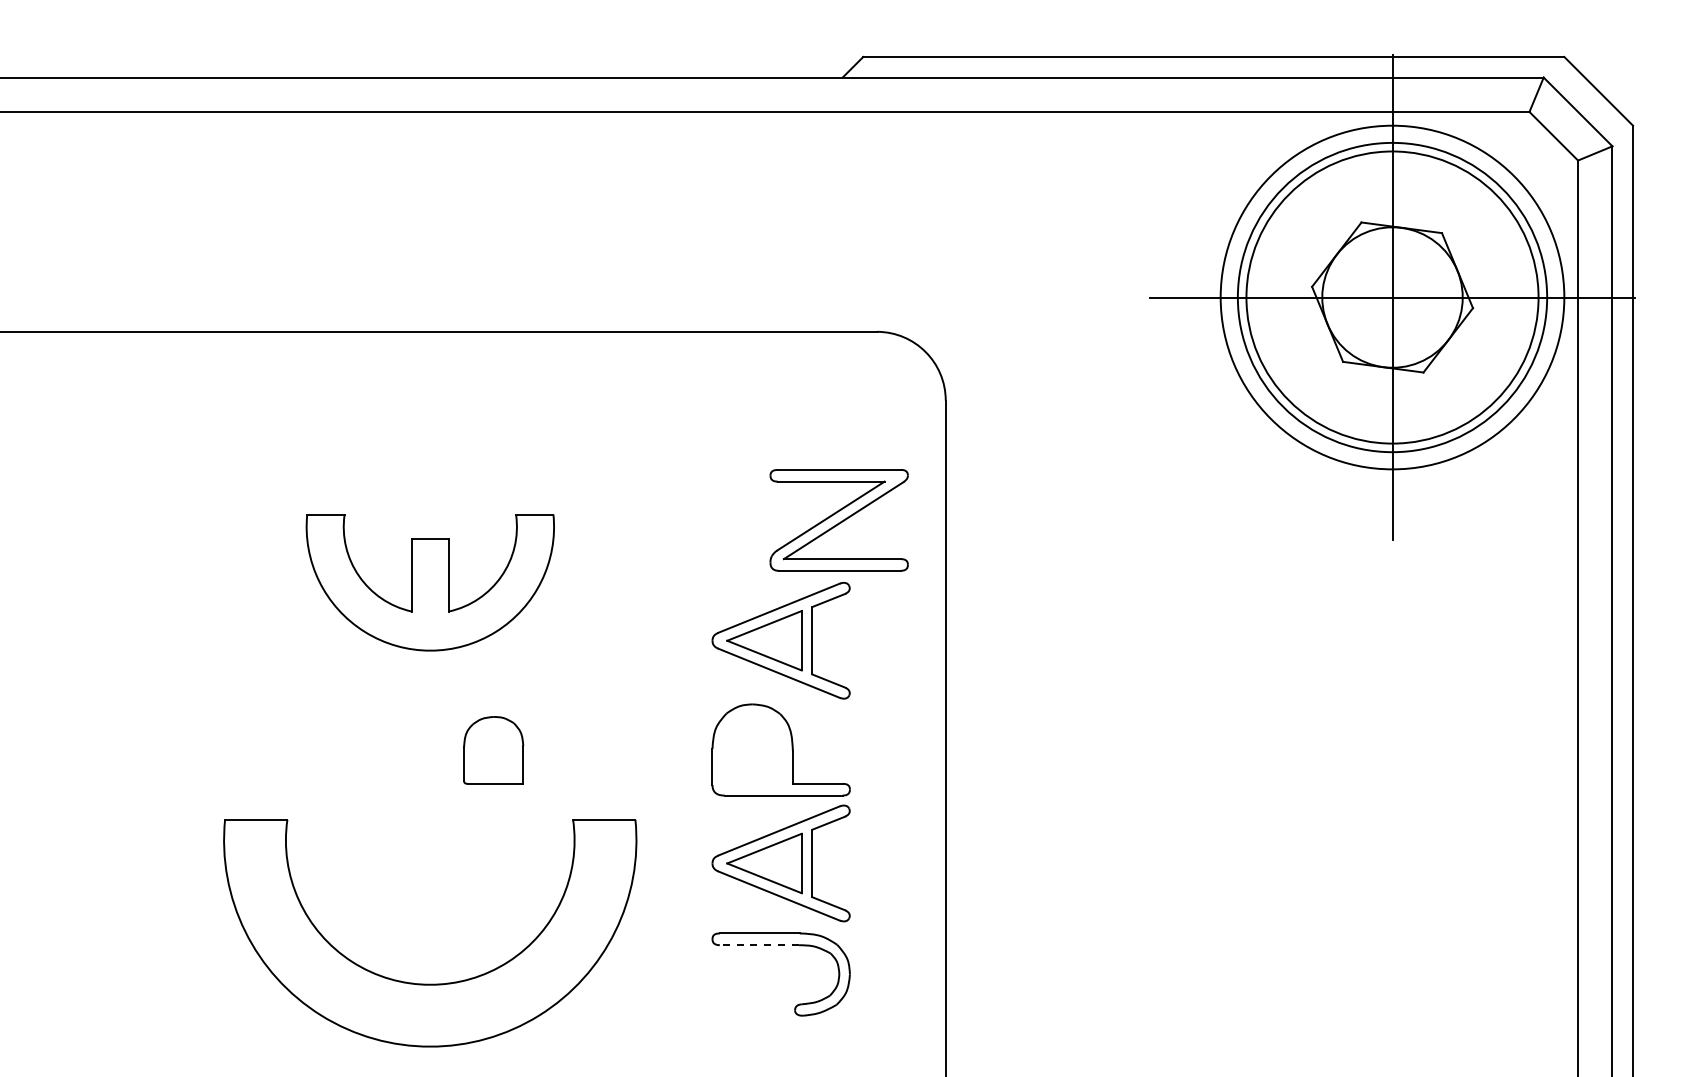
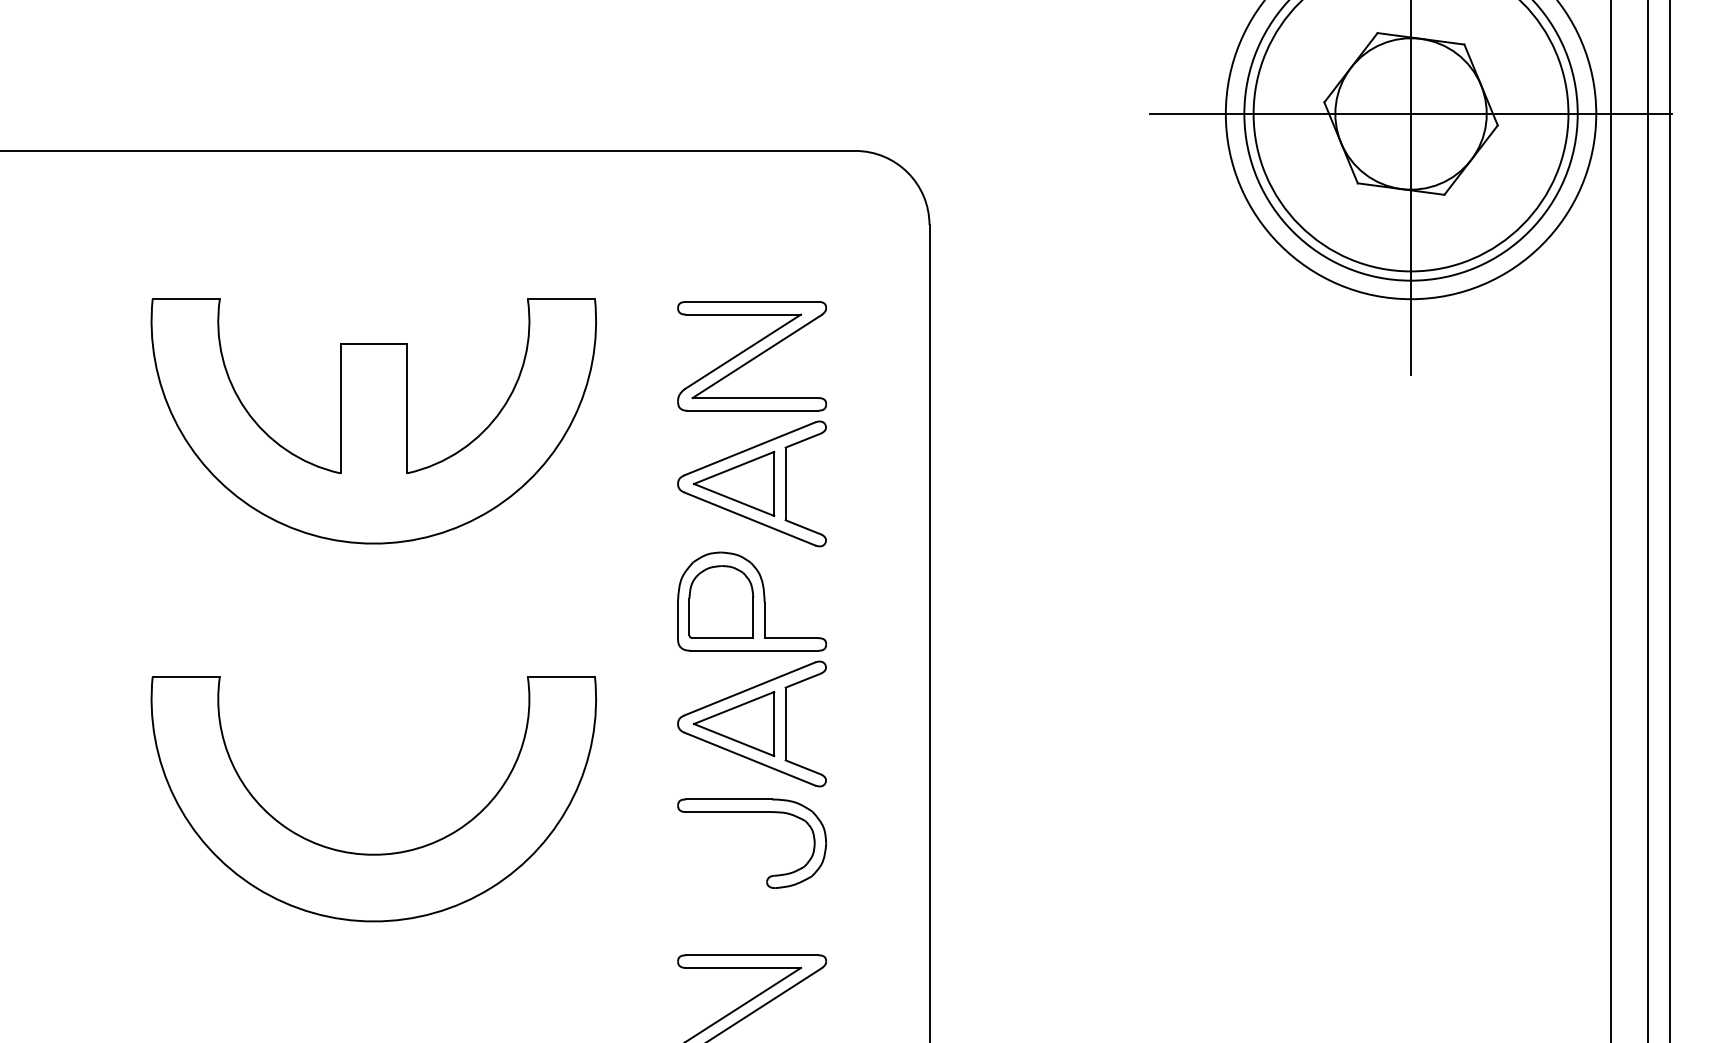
part: (838, 520) -> (751, 356), moved
part: (430, 582) -> (374, 421), size x1.67
part: (493, 750) -> (721, 602), moved
line: (759, 945) -> (728, 812), dashed -> solid

